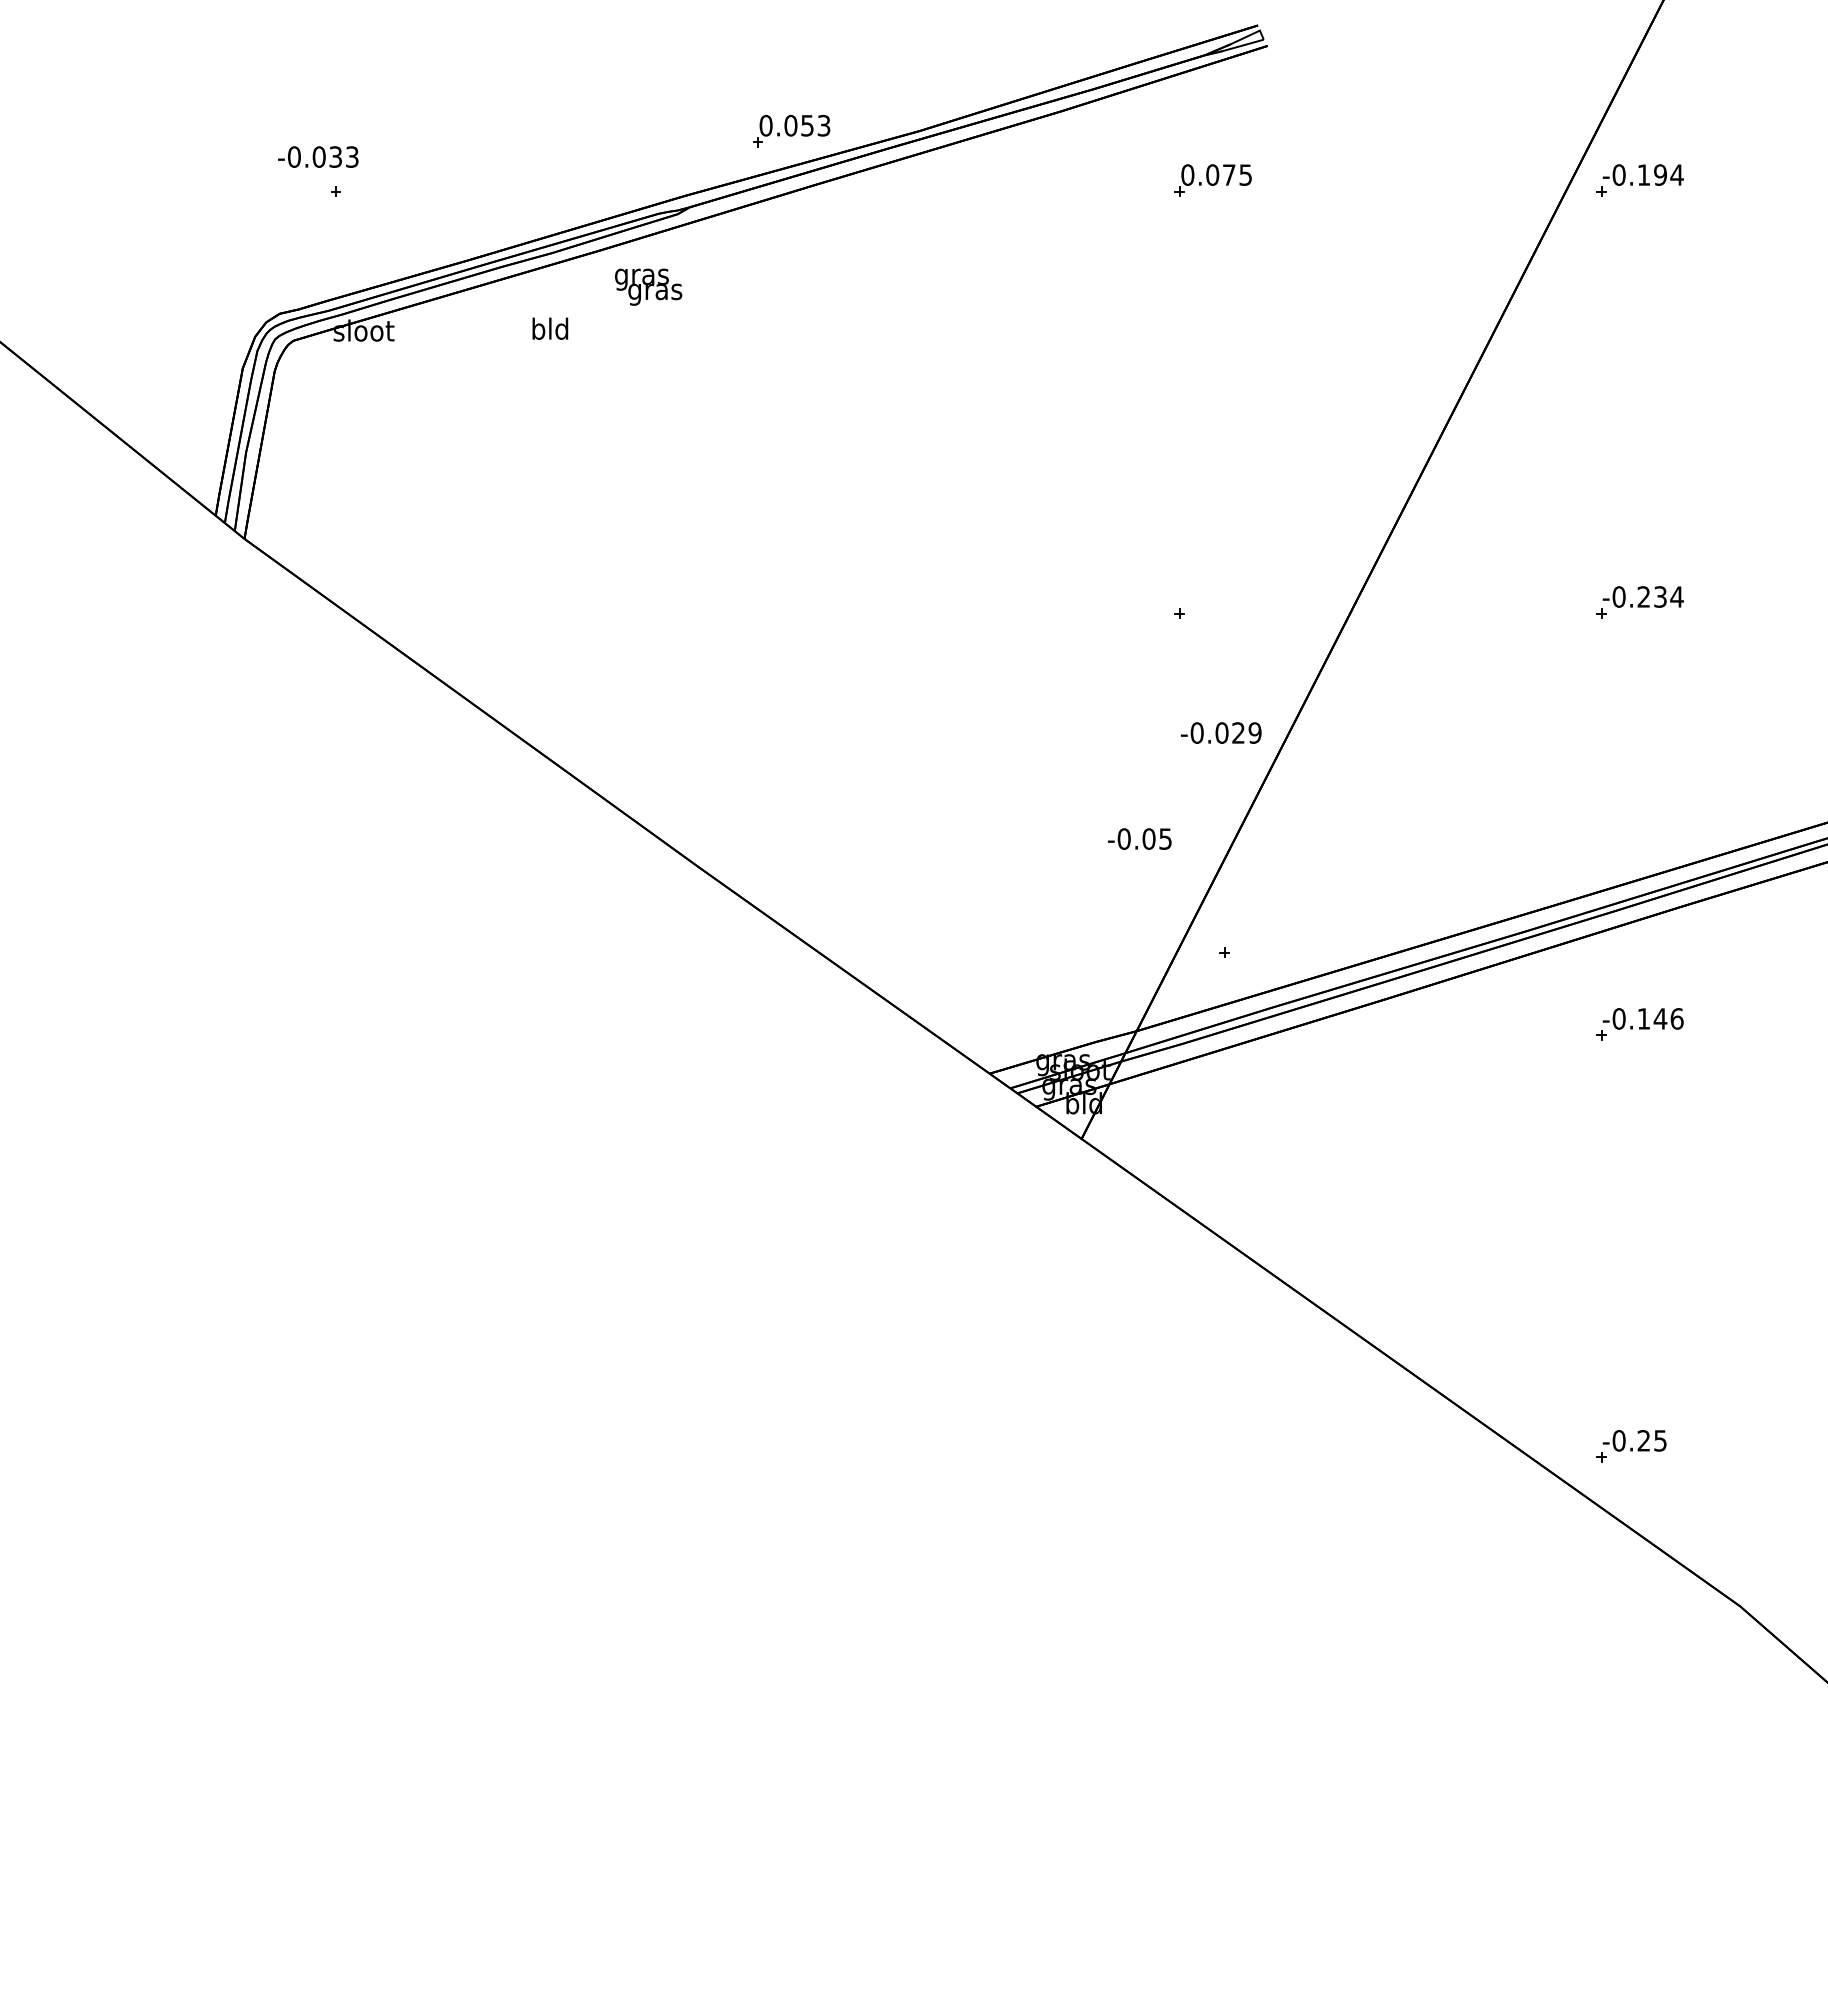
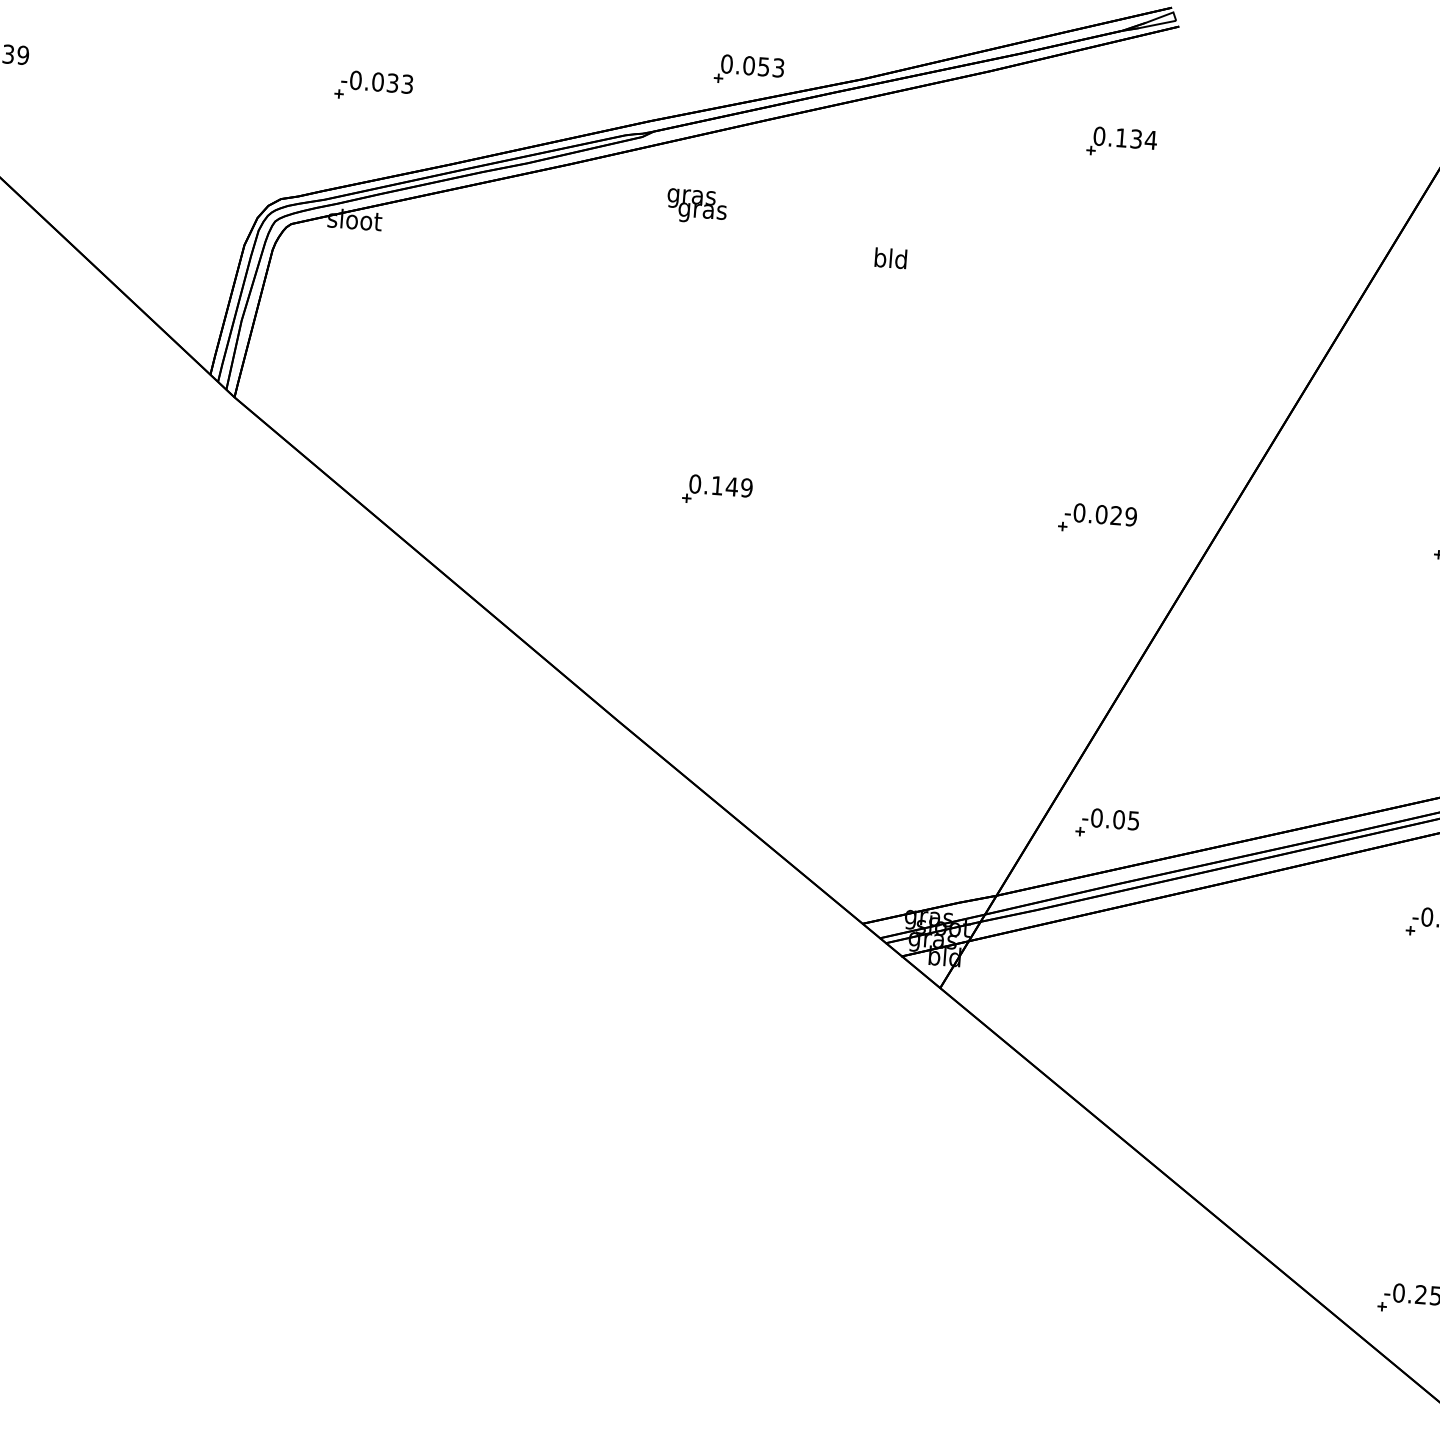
text: (318, 156) -> (377, 81), moved
text: (1229, 174) -> (1136, 138), 0.075 -> 0.134
text: (648, 286) -> (696, 205), moved
text: (550, 328) -> (891, 258), moved
part: (791, 602) -> (717, 490), added
text: (1220, 732) -> (1100, 514), moved
text: (1139, 838) -> (1110, 818), moved

